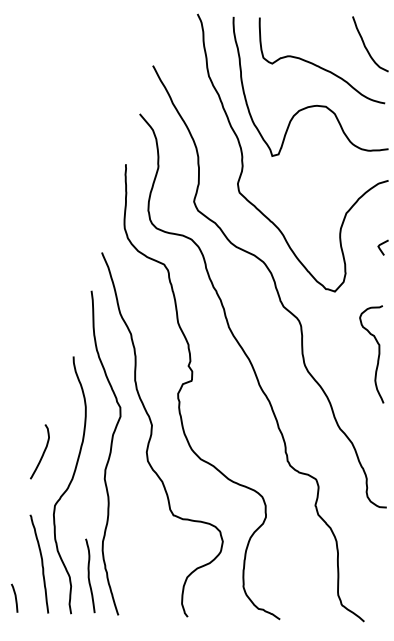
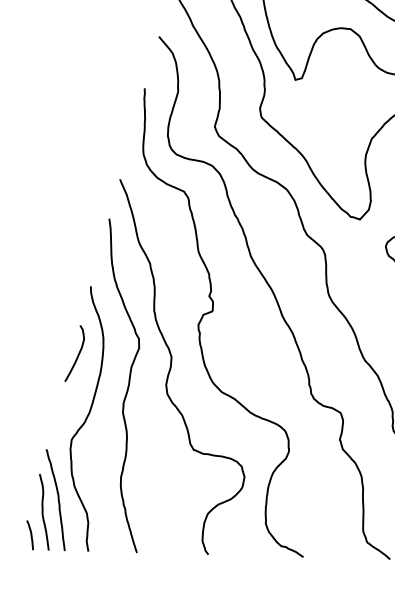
curve: (42, 453) -> (77, 355), moved
curve: (89, 575) -> (43, 511), moved

